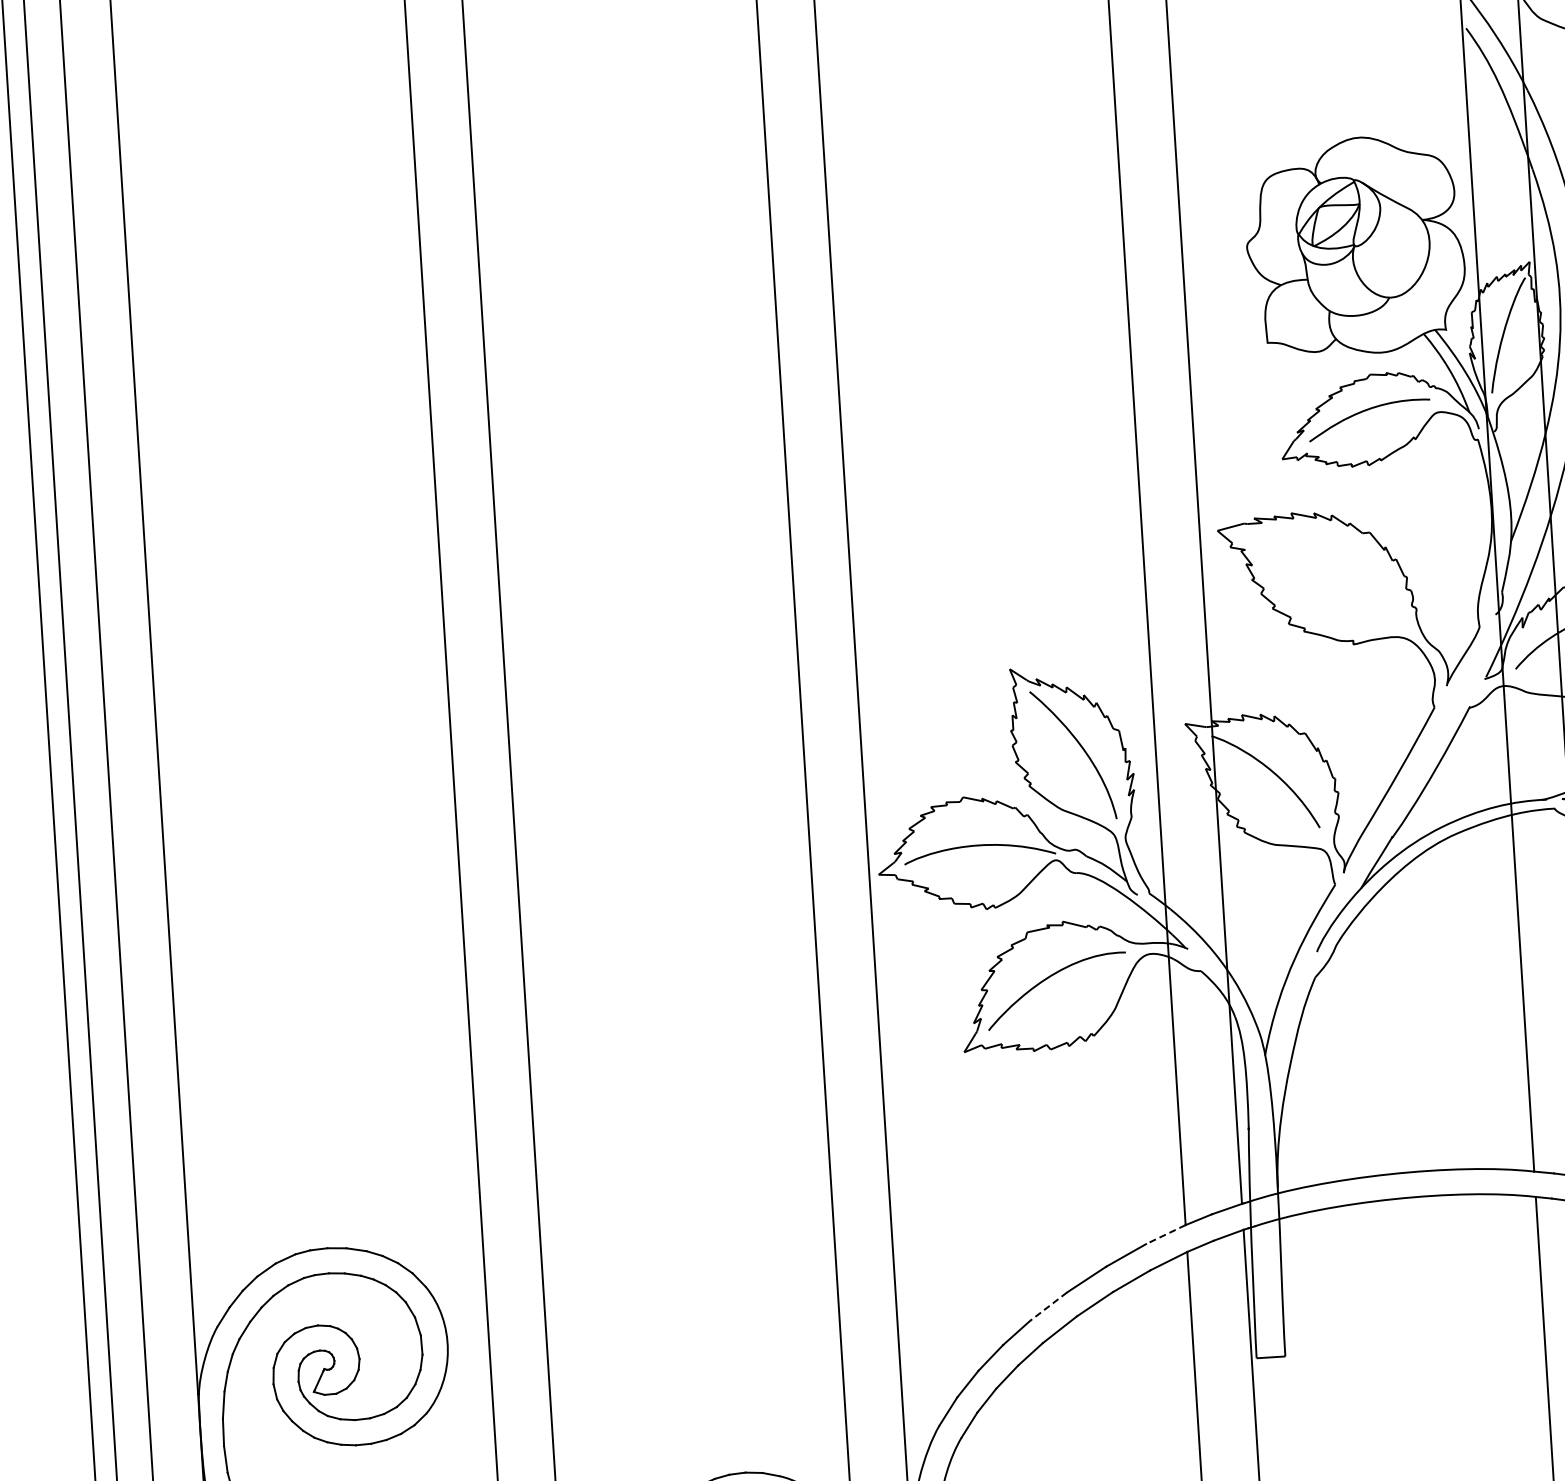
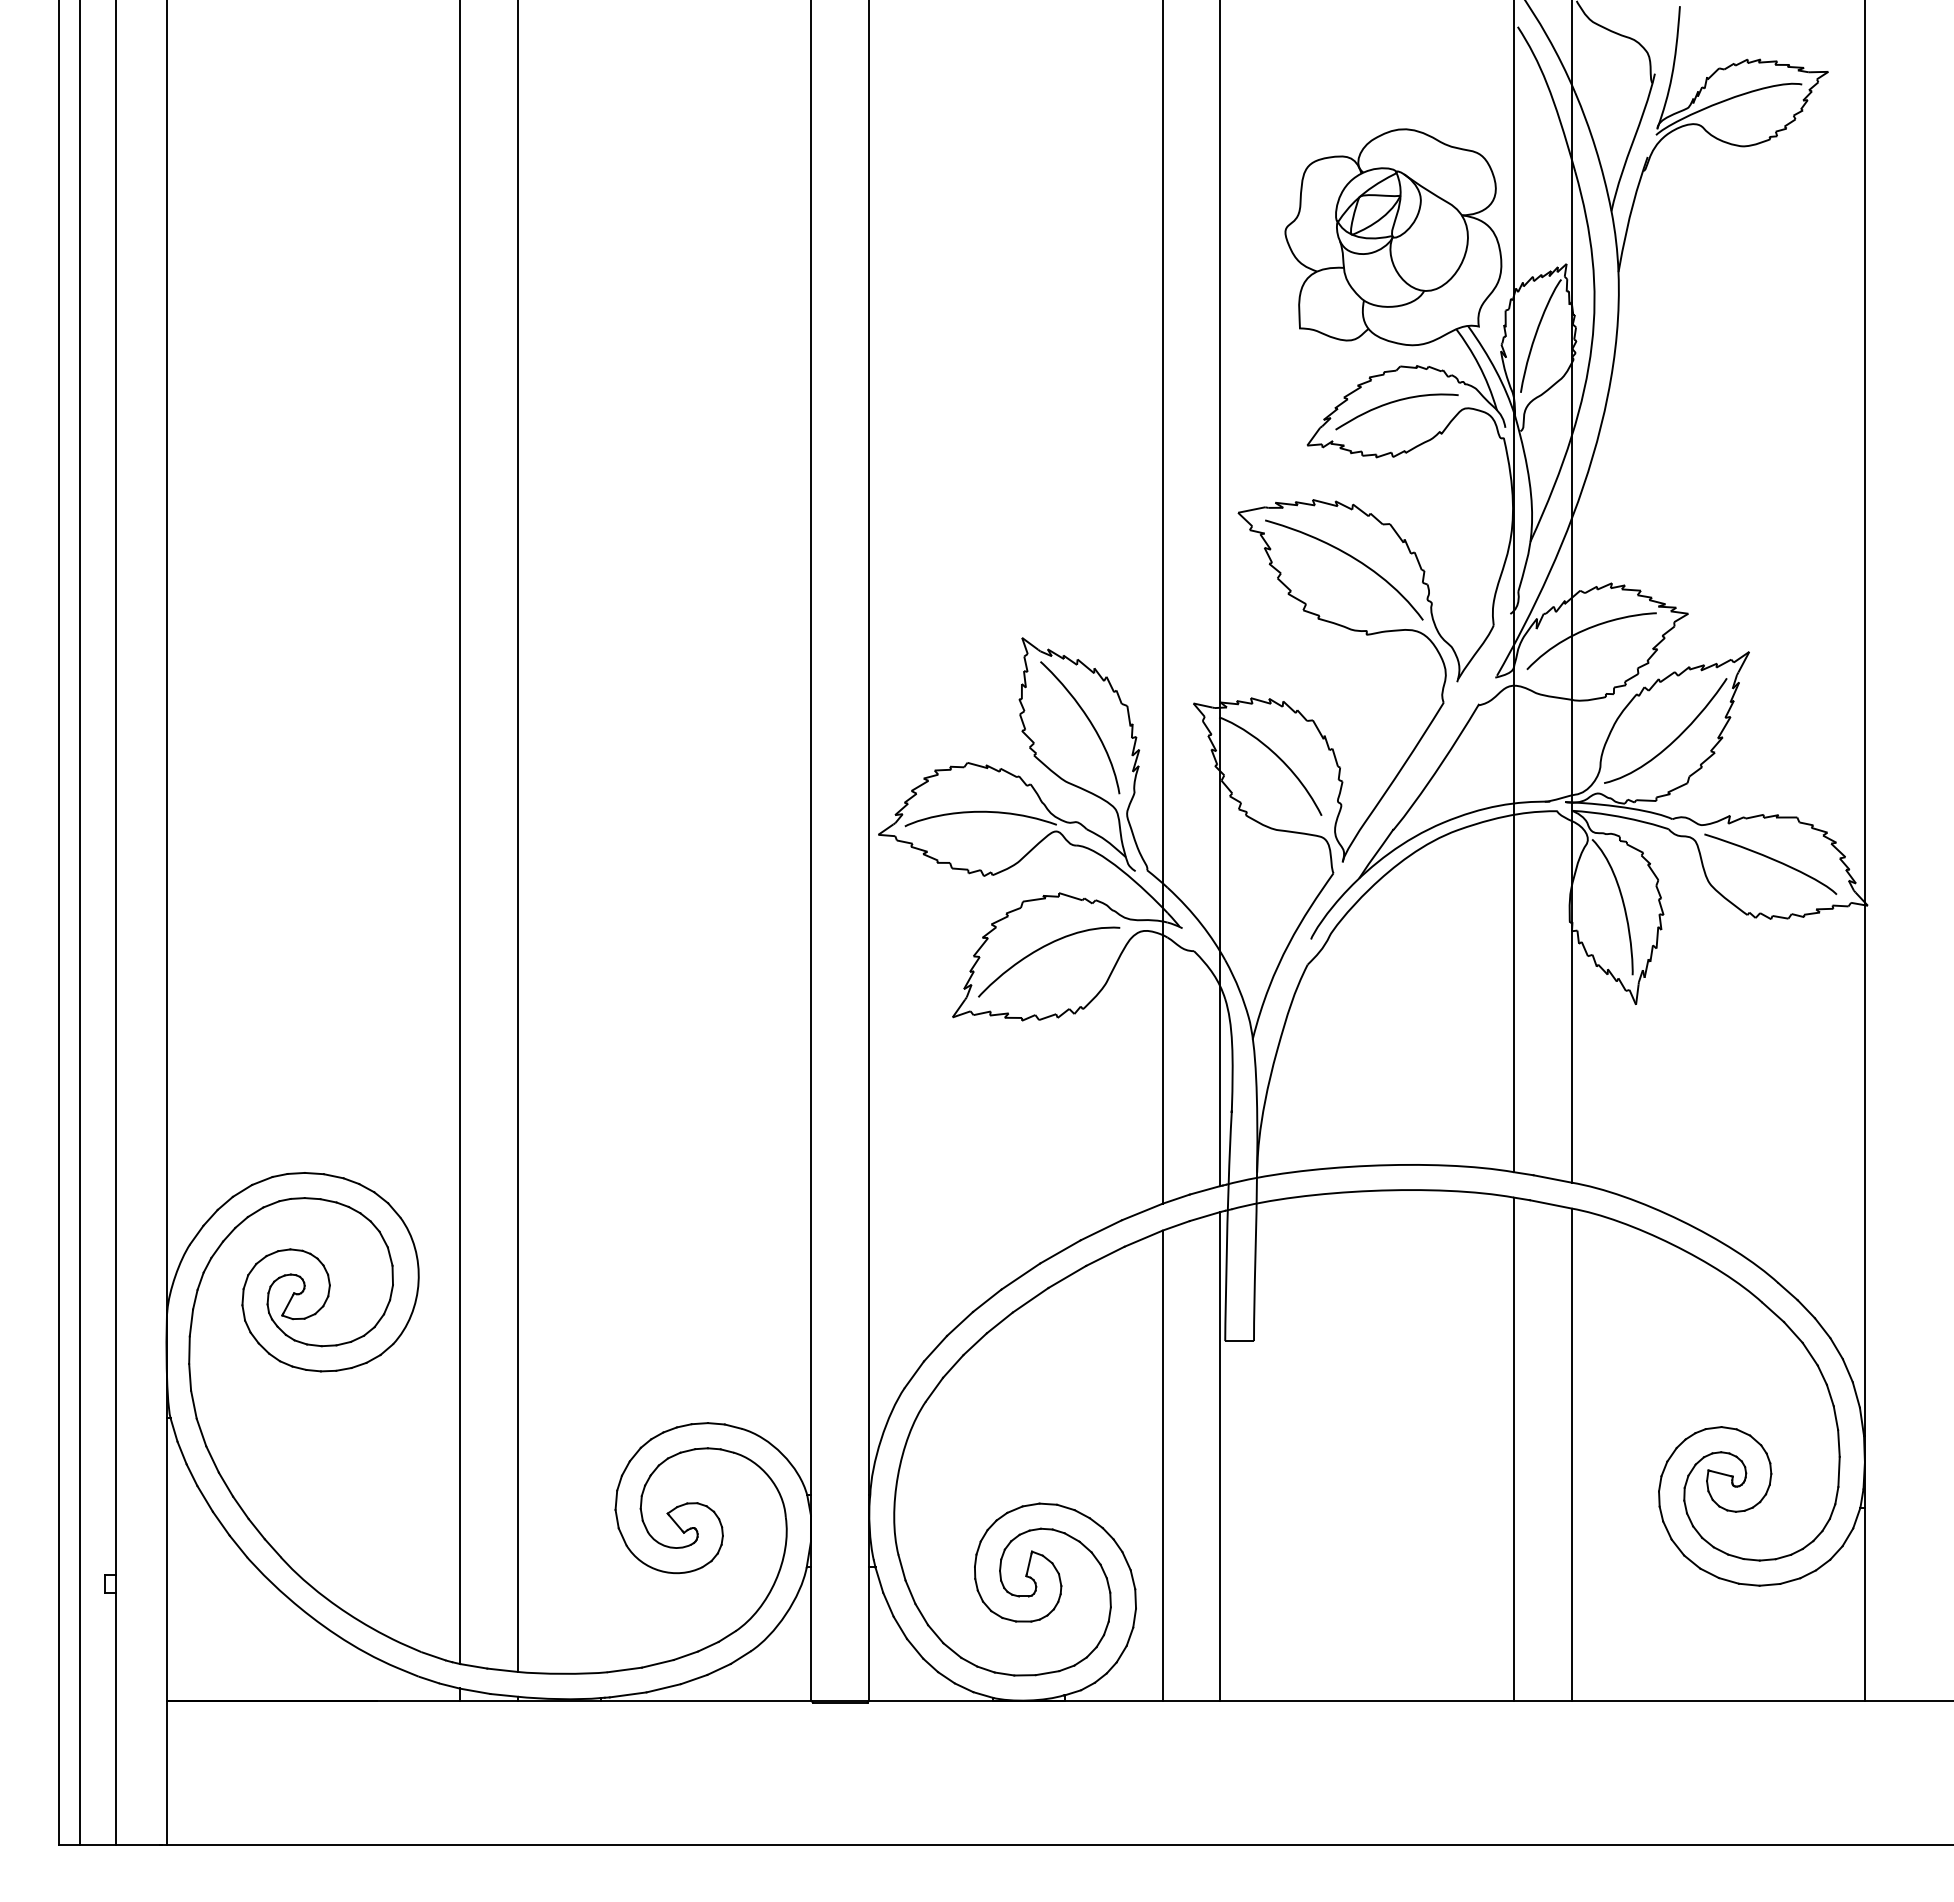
curve: (1332, 568) -> (1350, 557), added
line: (1165, 1234) -> (1142, 1211), dashed -> solid
line: (1048, 1306) -> (1020, 1276), dashed -> solid

